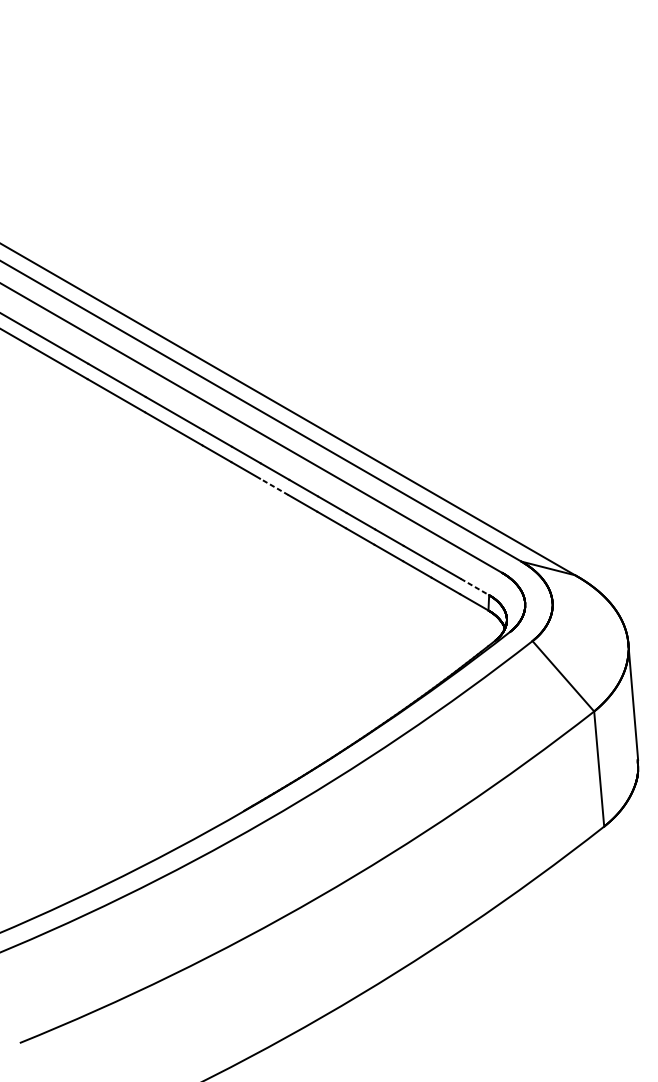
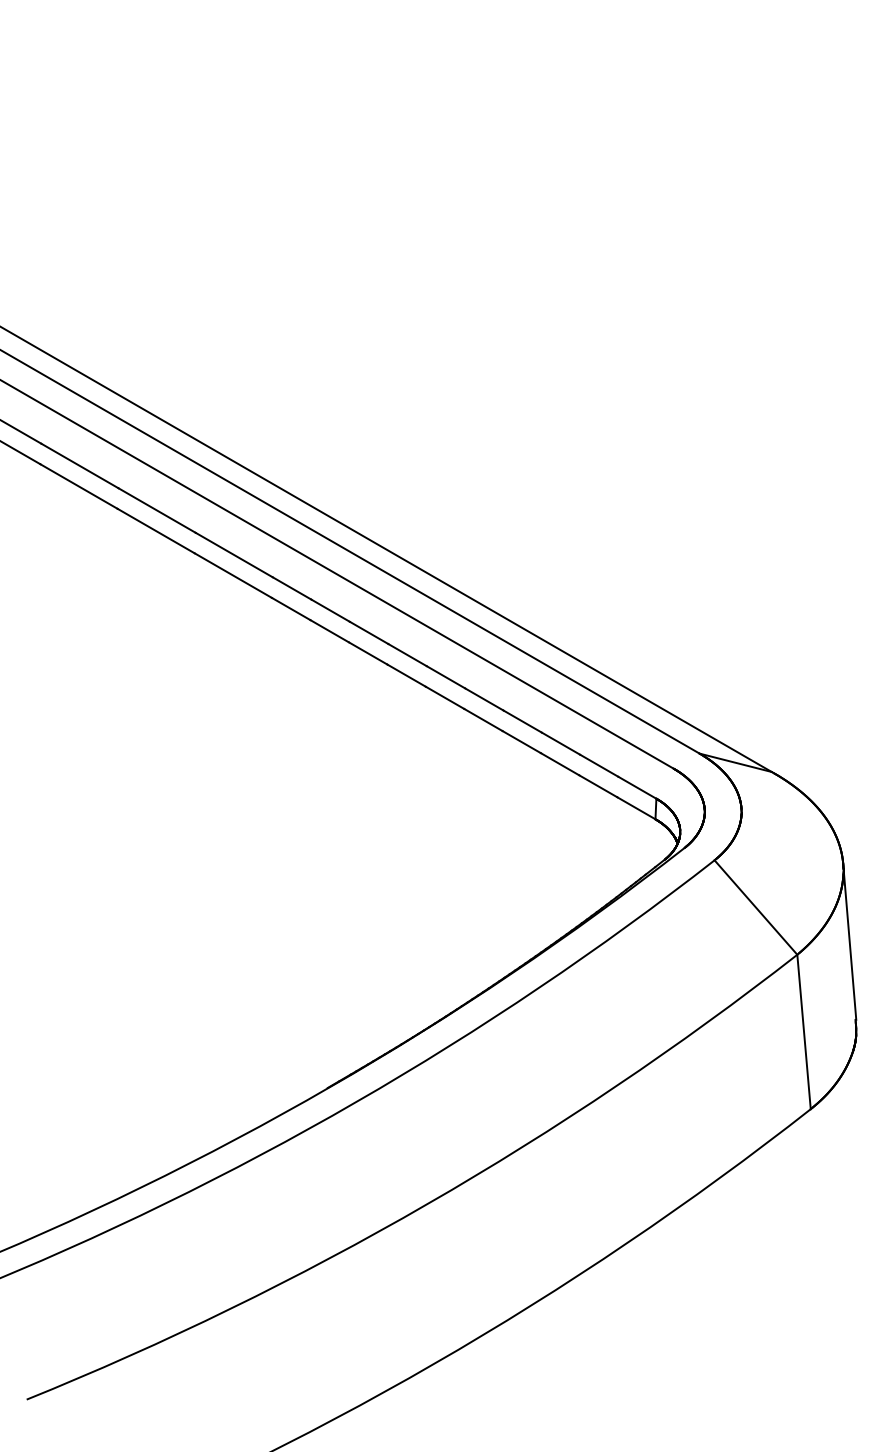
line: (273, 486) -> (367, 653), dashed -> solid
line: (475, 586) -> (637, 787), dashed -> solid

